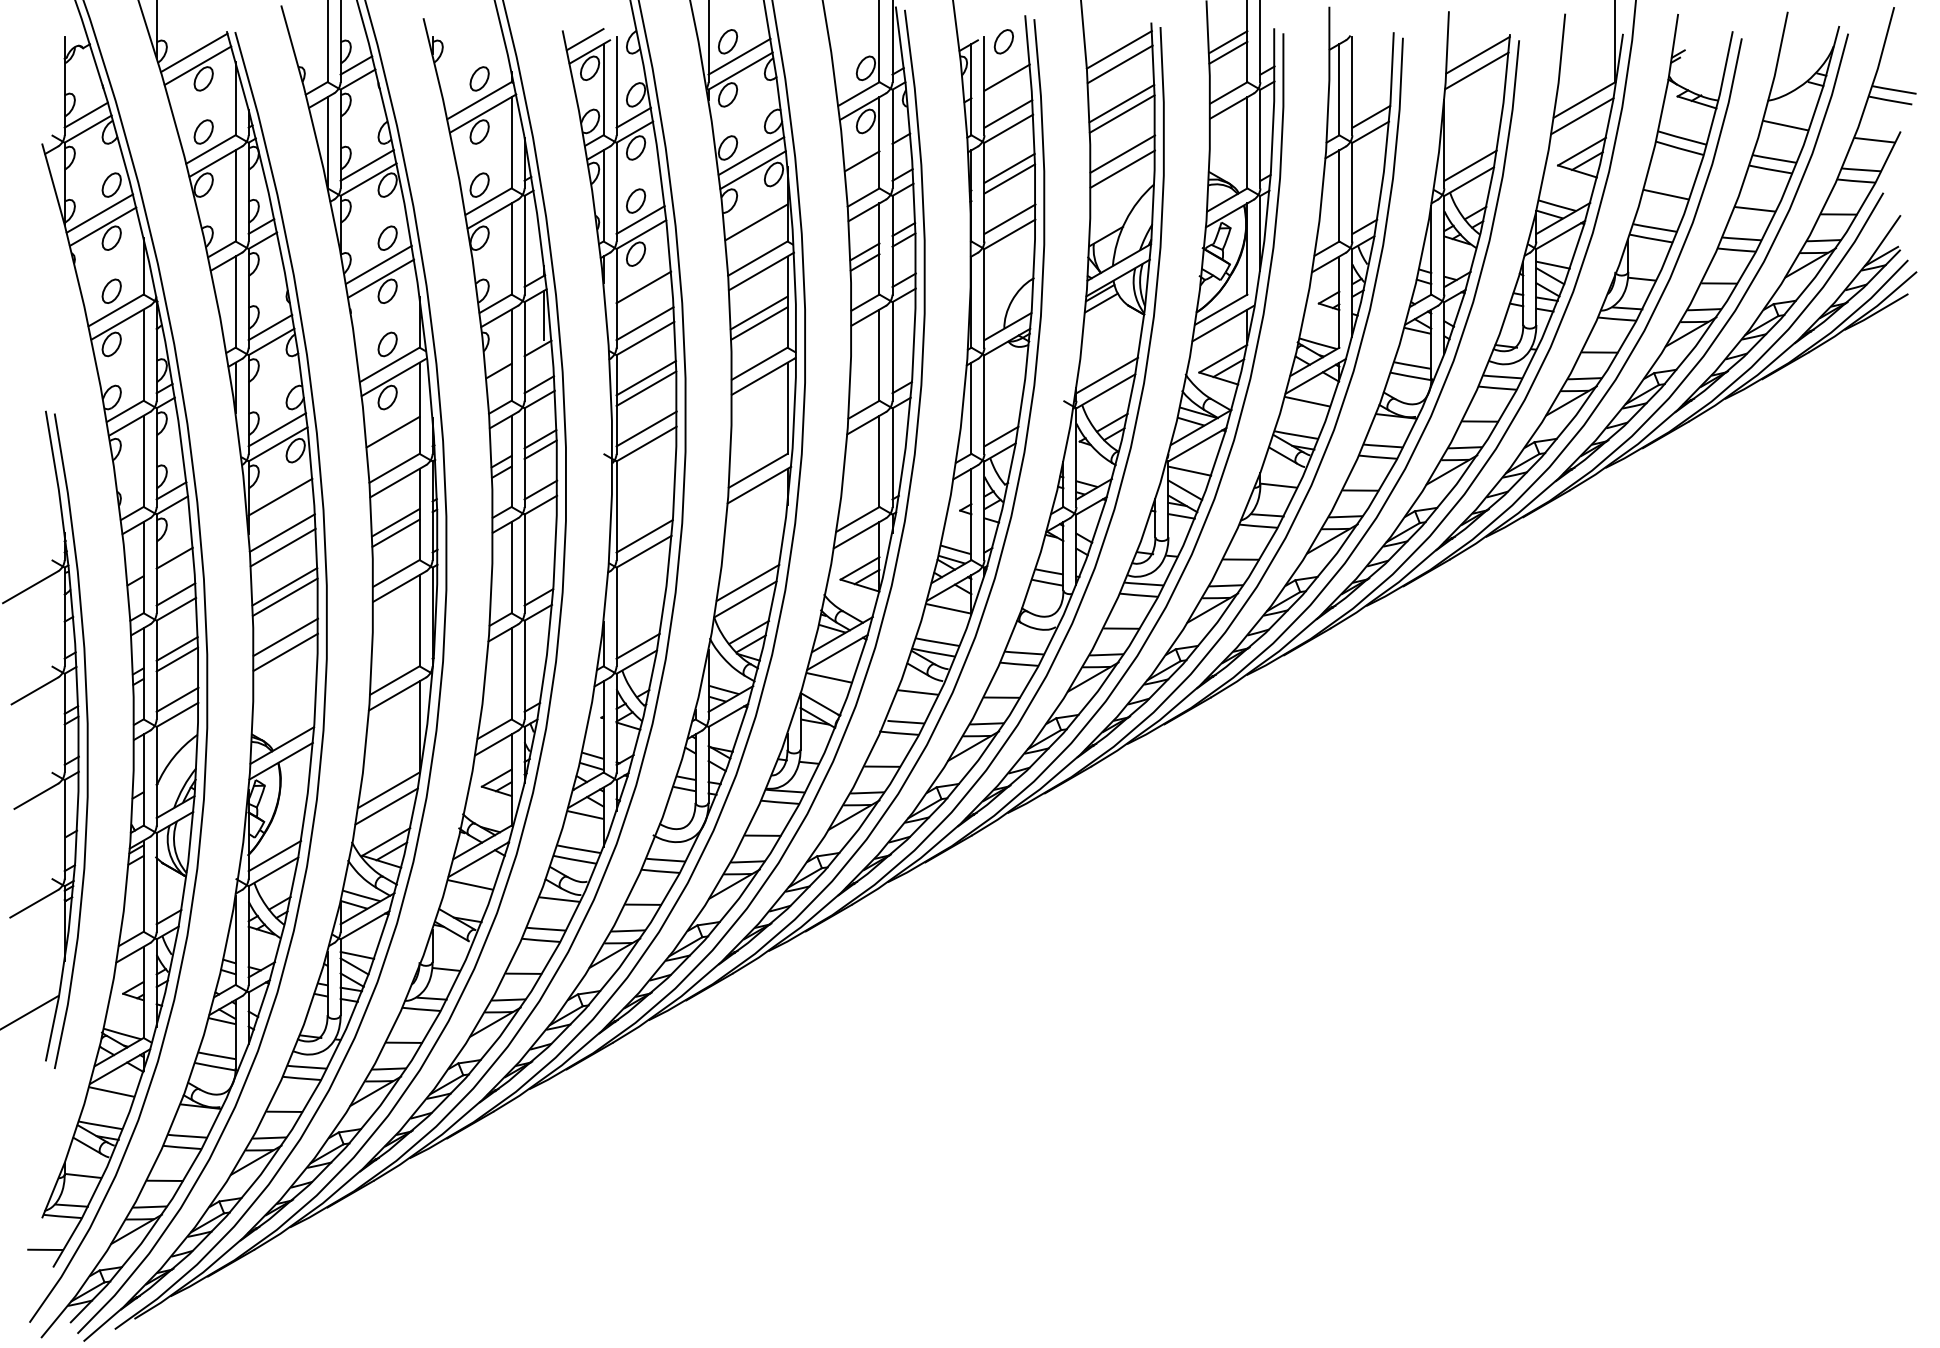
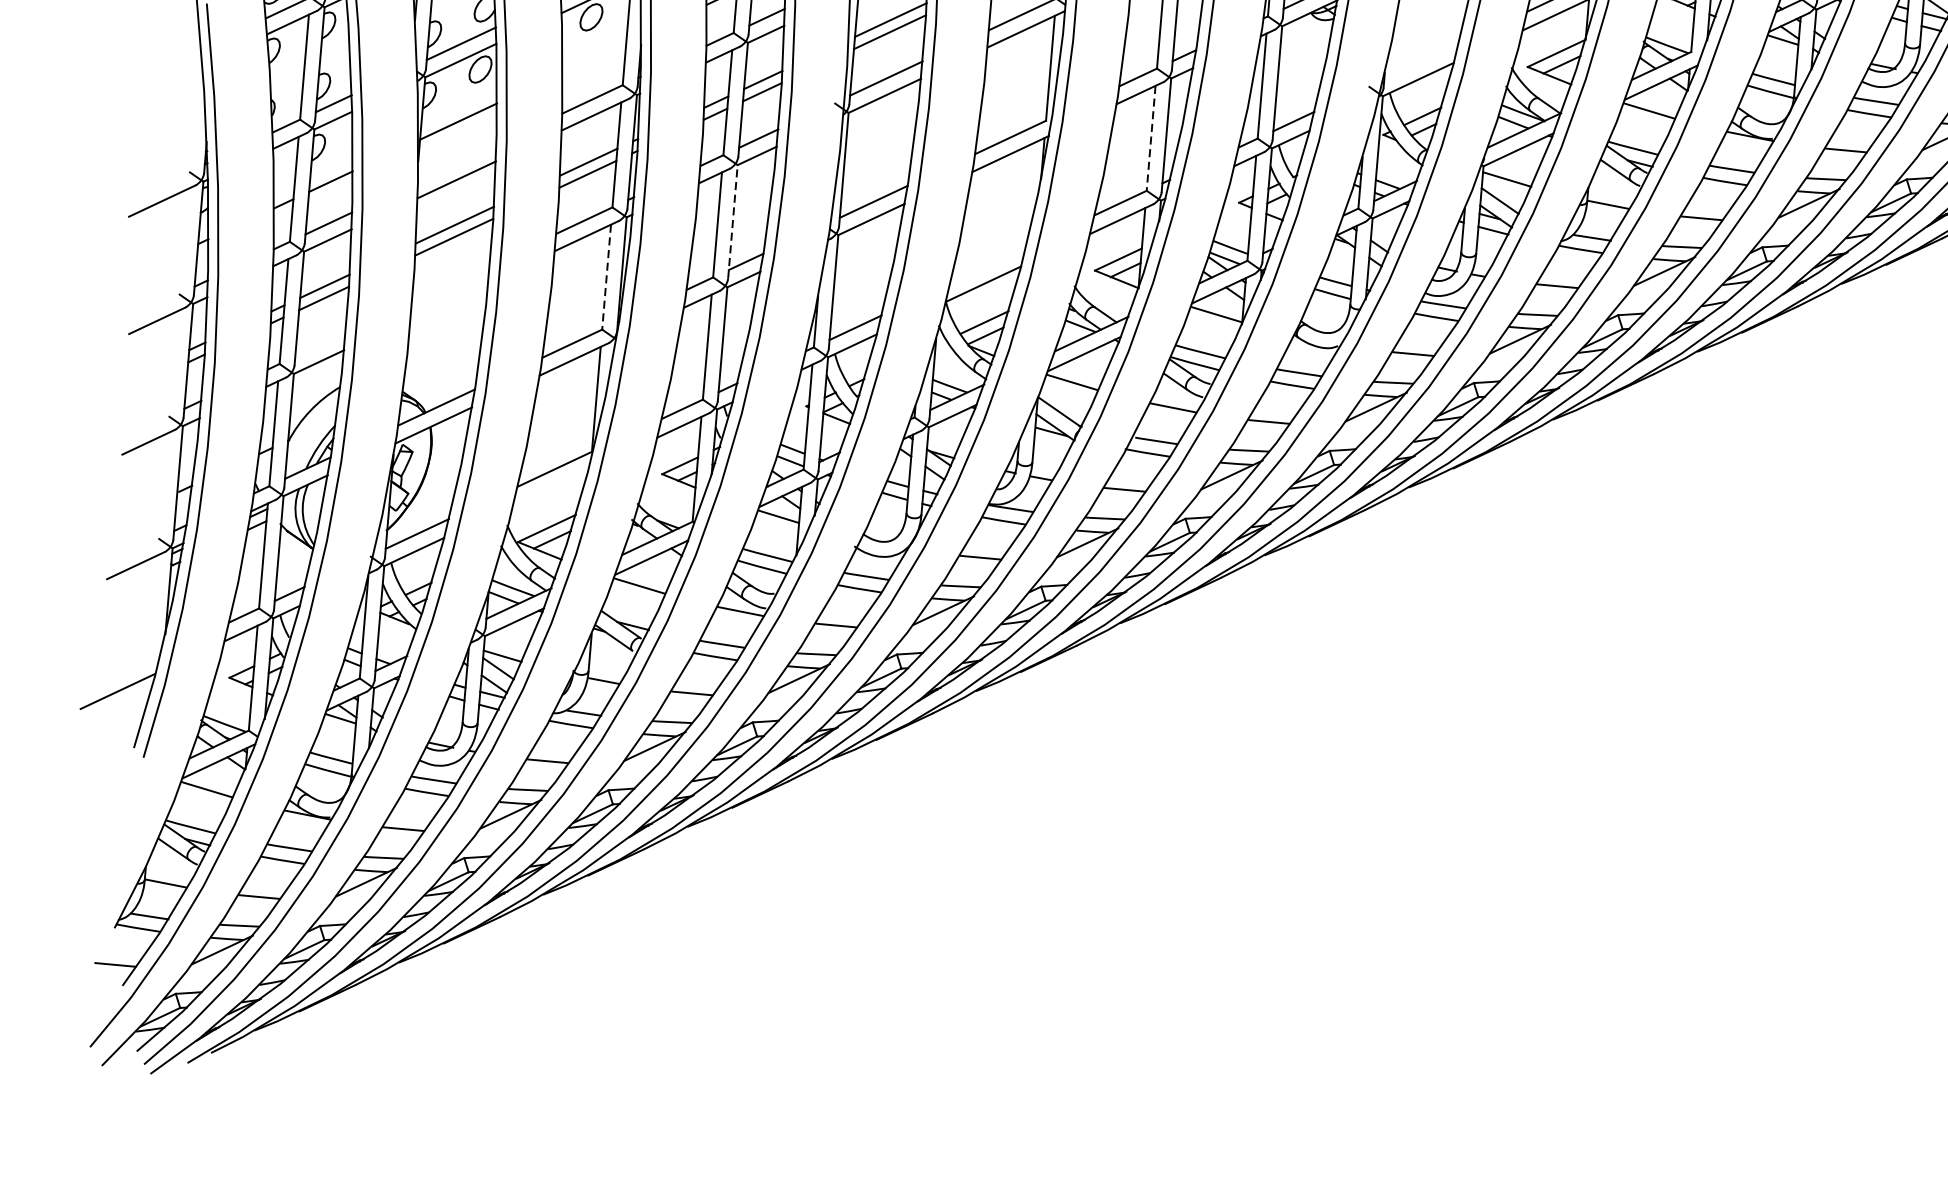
line: (1107, 375) -> (1421, 61), removed
line: (392, 431) -> (593, 56), removed
line: (879, 461) -> (1151, 138), solid -> dashed
line: (281, 532) -> (456, 162), removed
line: (524, 563) -> (732, 221), solid -> dashed
line: (747, 582) -> (987, 264), removed
line: (419, 620) -> (606, 276), solid -> dashed
line: (285, 636) -> (450, 282), removed
line: (285, 651) -> (449, 299), removed
line: (177, 699) -> (320, 344), removed
line: (386, 806) -> (550, 487), removed

